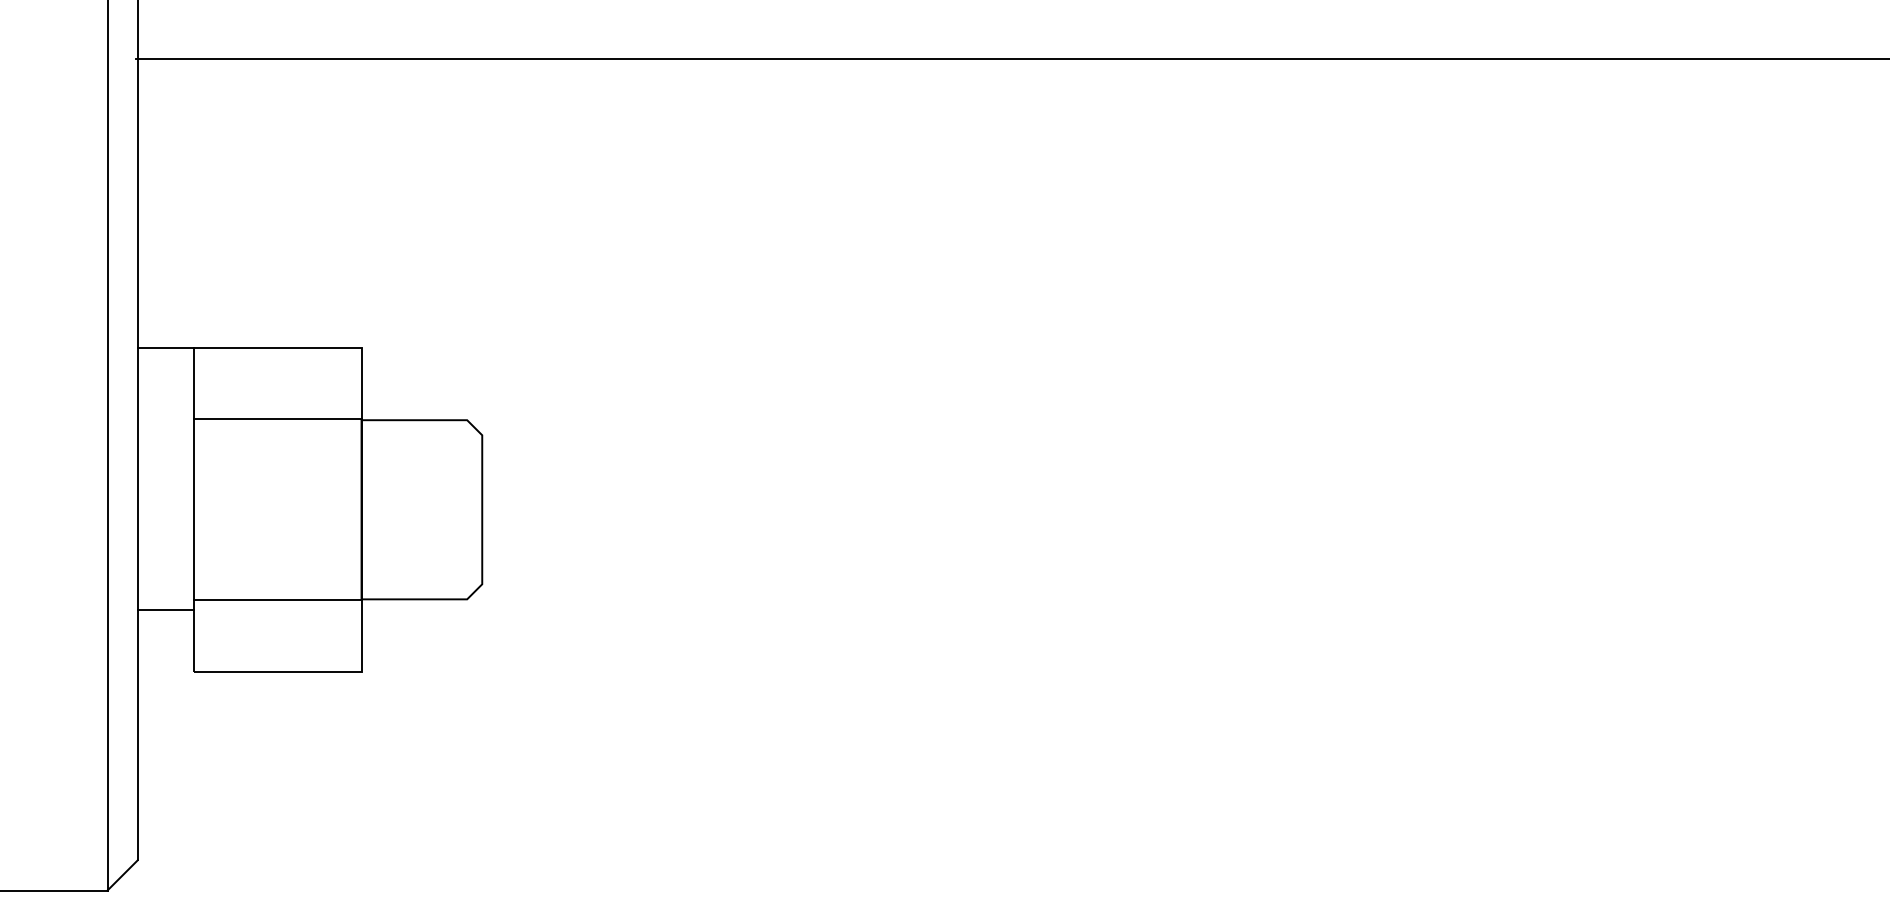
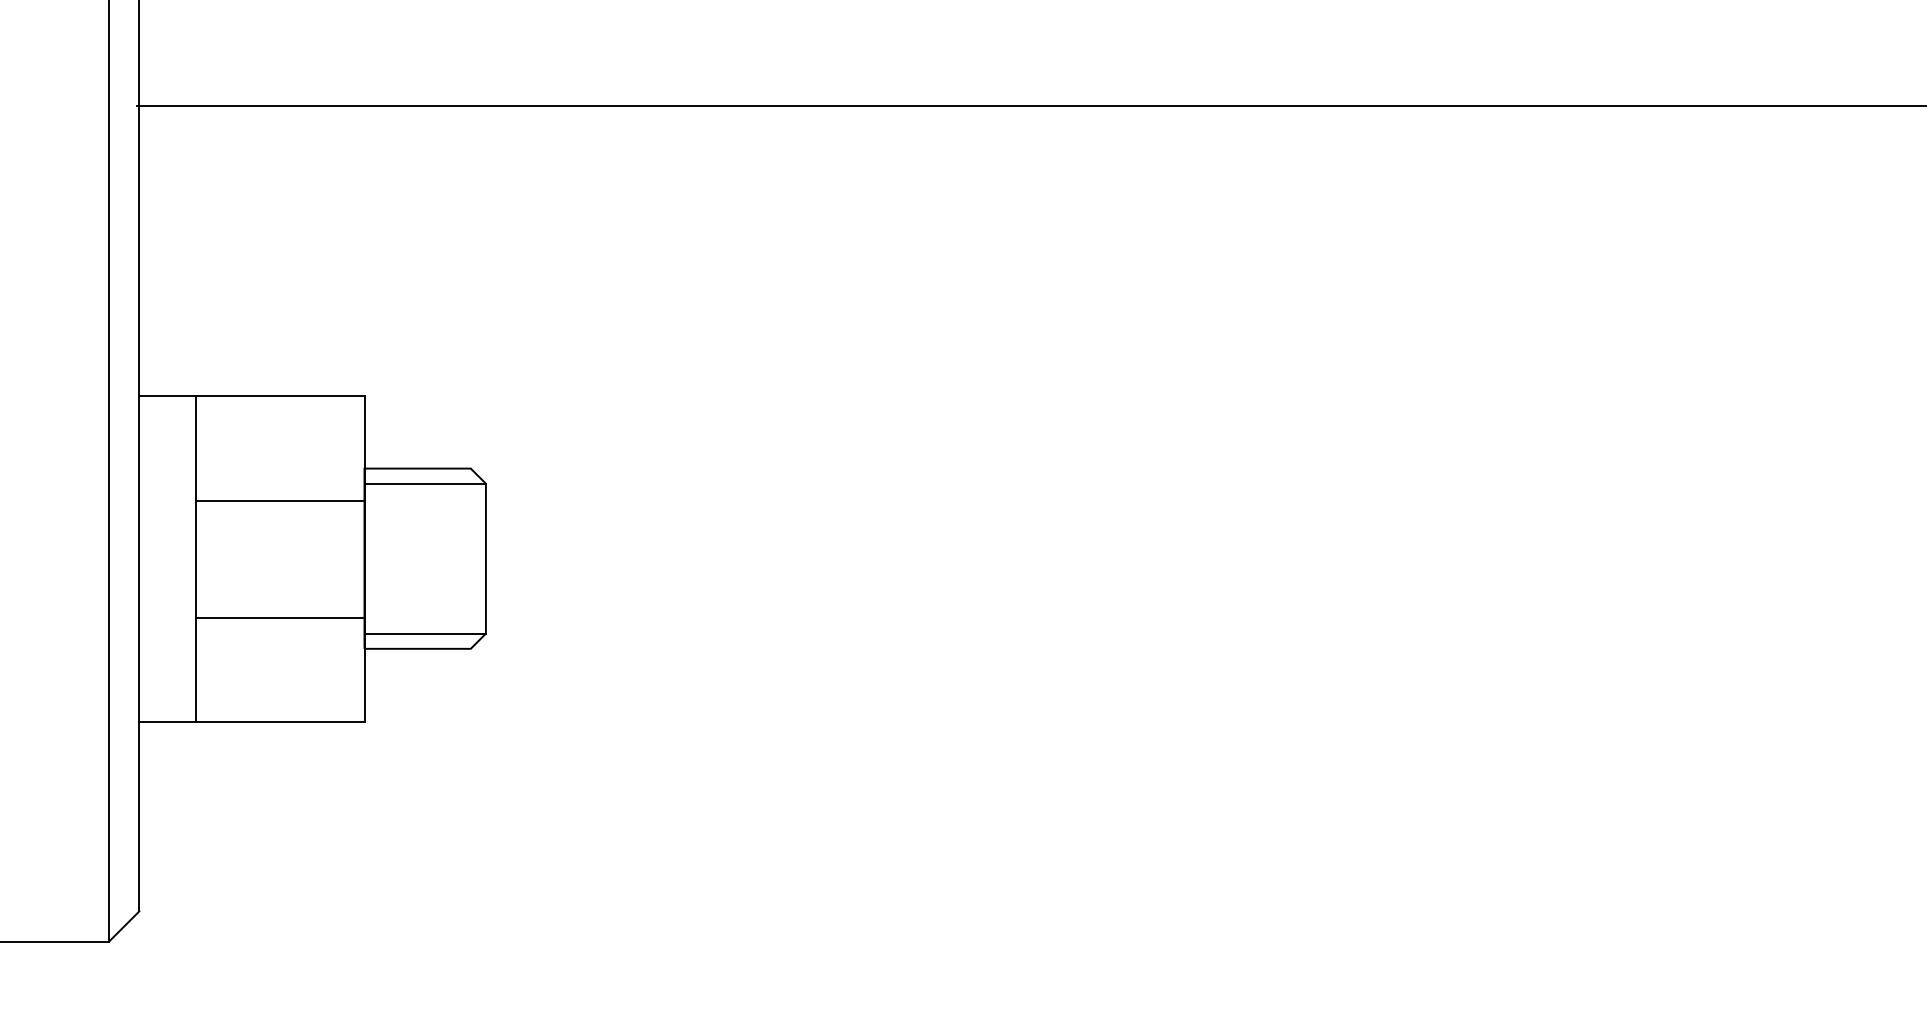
line: (278, 419) -> (280, 501), moved
line: (421, 435) -> (424, 483), added
line: (421, 584) -> (424, 633), added
line: (278, 600) -> (280, 617), moved
line: (165, 609) -> (167, 721), moved

